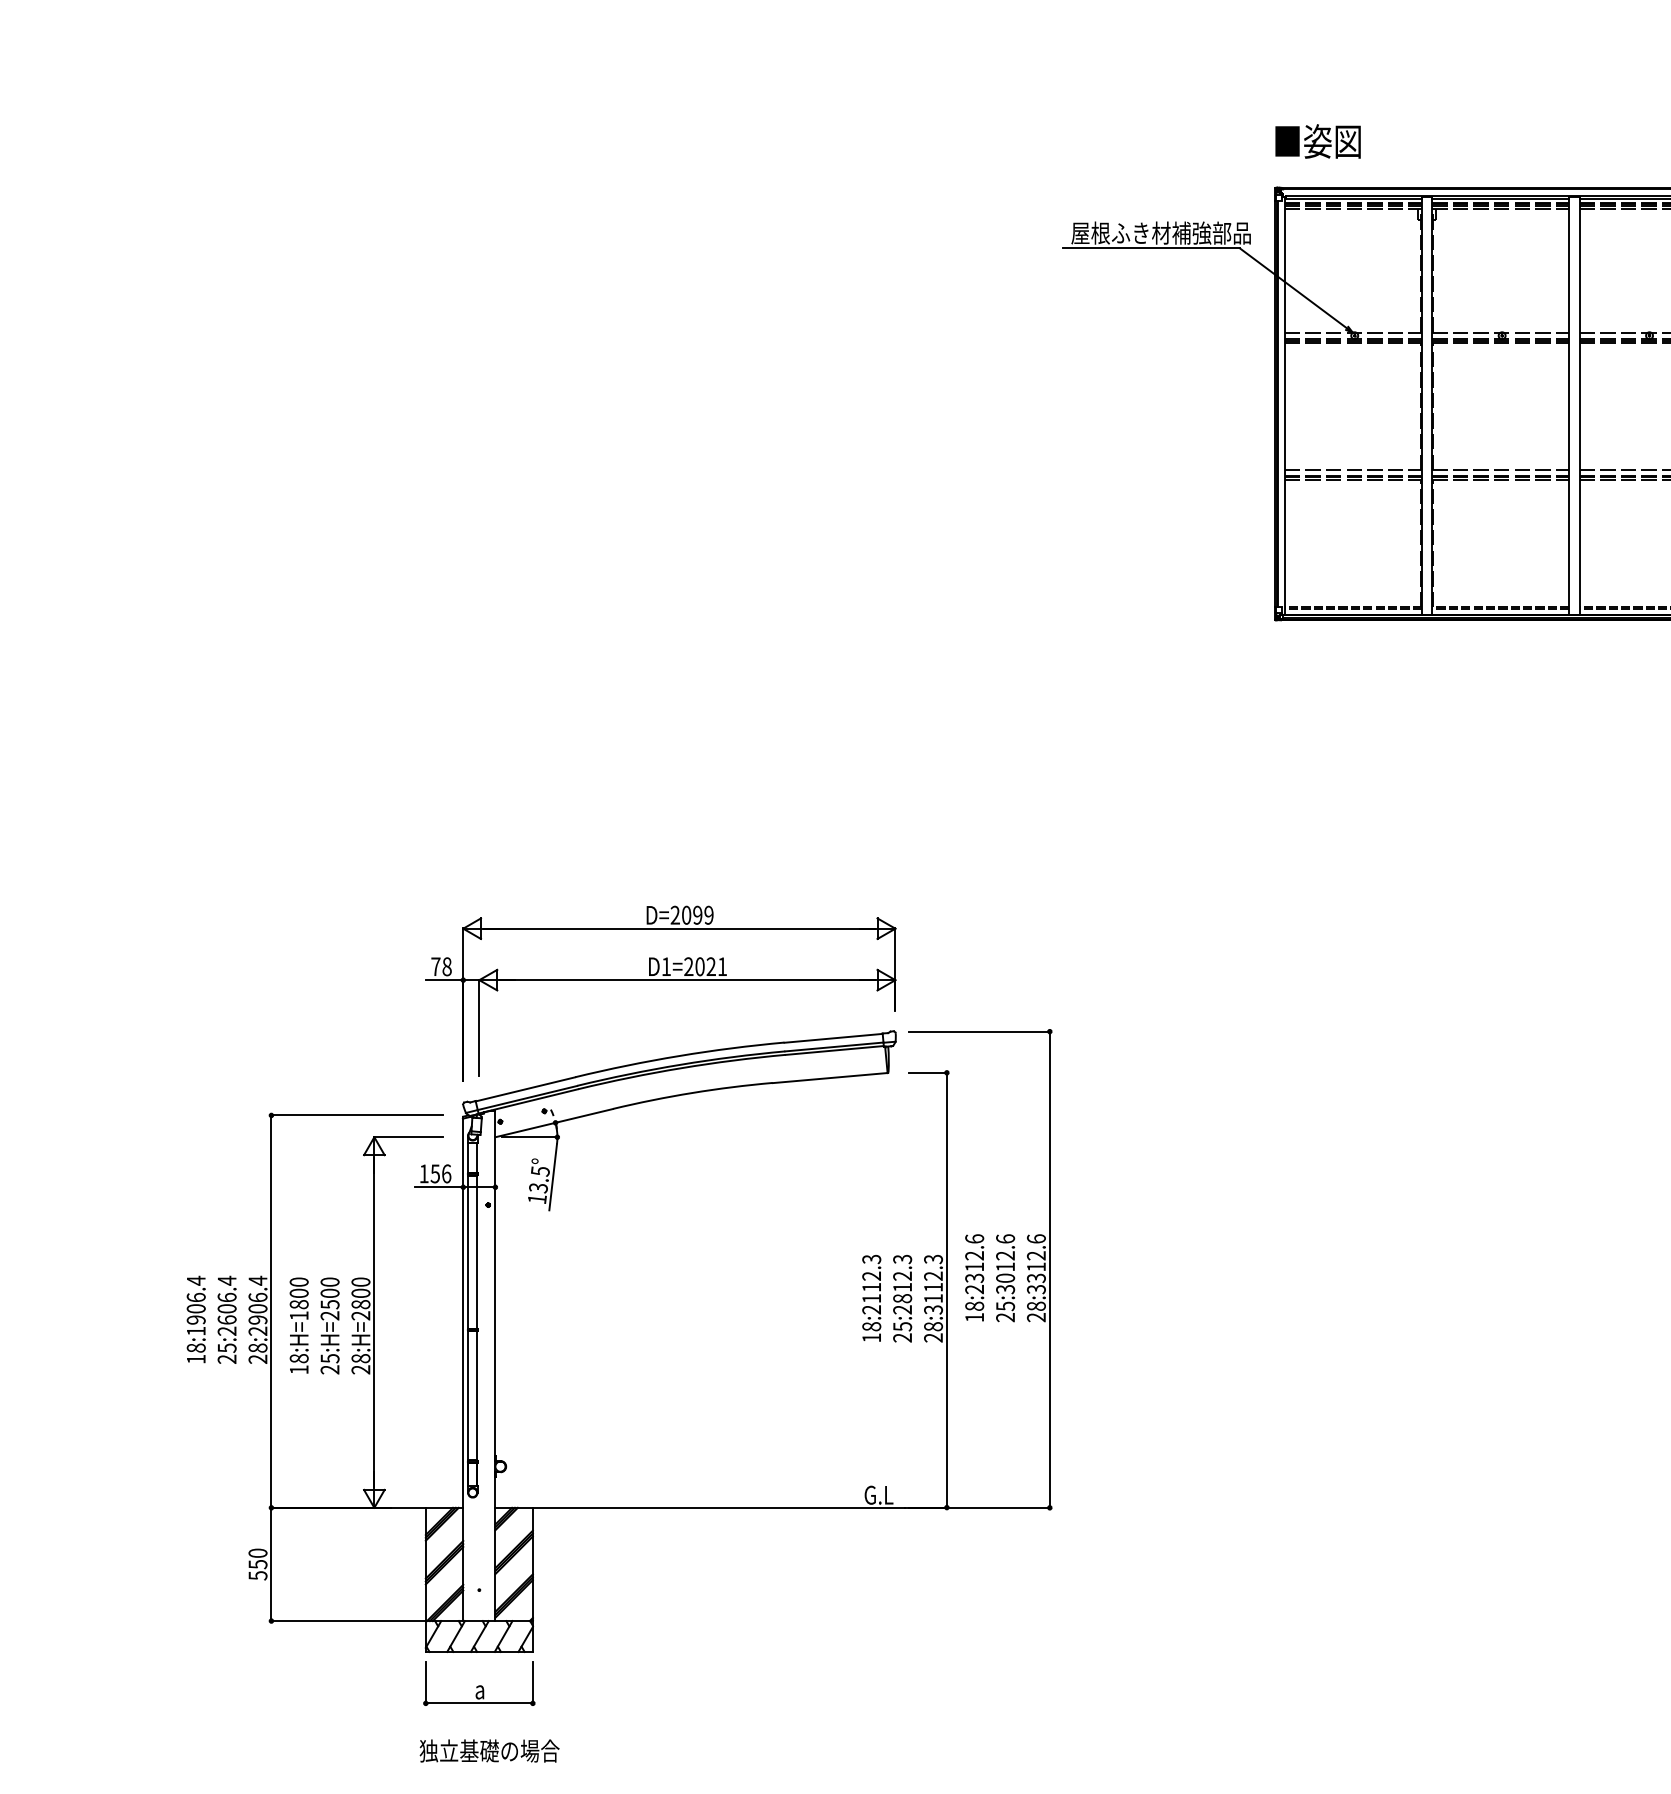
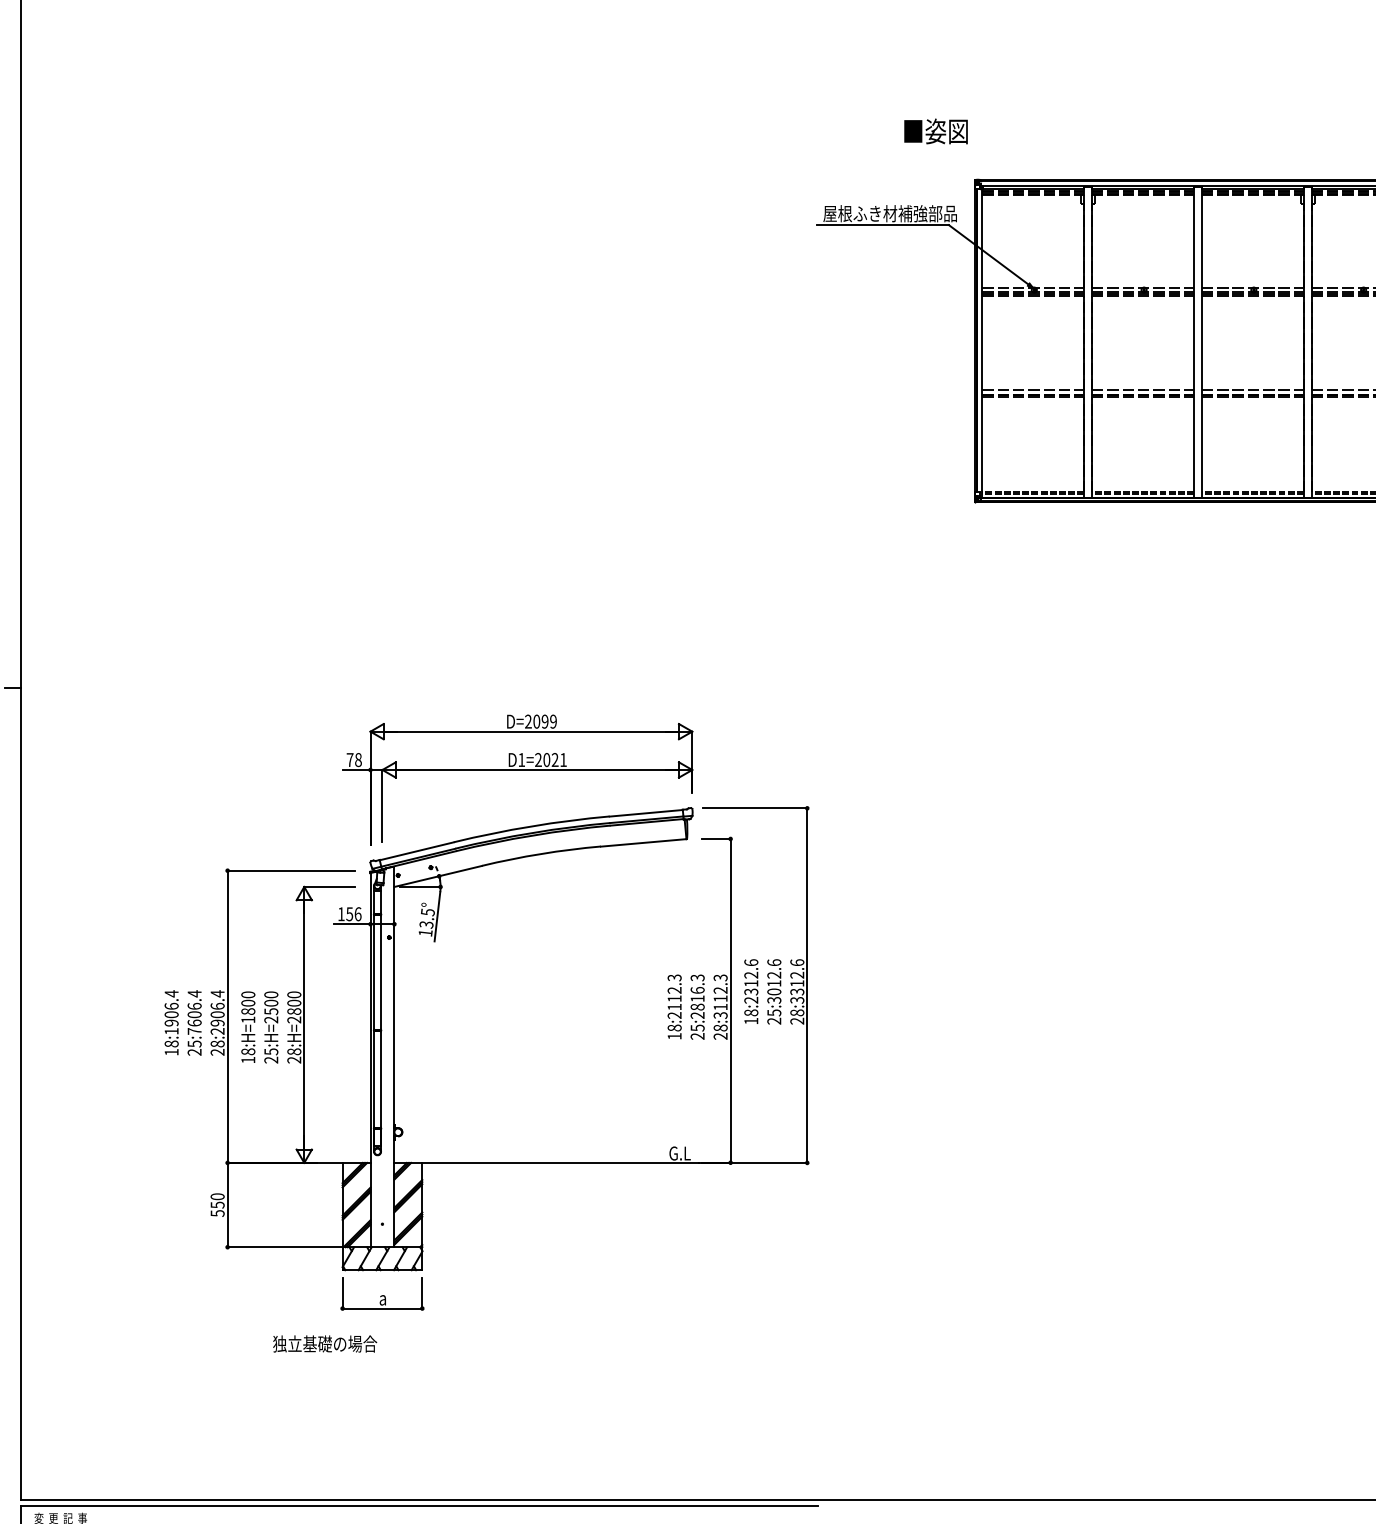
text: (1317, 141) -> (935, 131), moved
text: (902, 1276) -> (697, 990), 25:2812.3 -> 25:2816.3
text: (226, 1331) -> (194, 1031), 25:2606.4 -> 25:7606.4
text: (490, 1750) -> (325, 1343), moved

